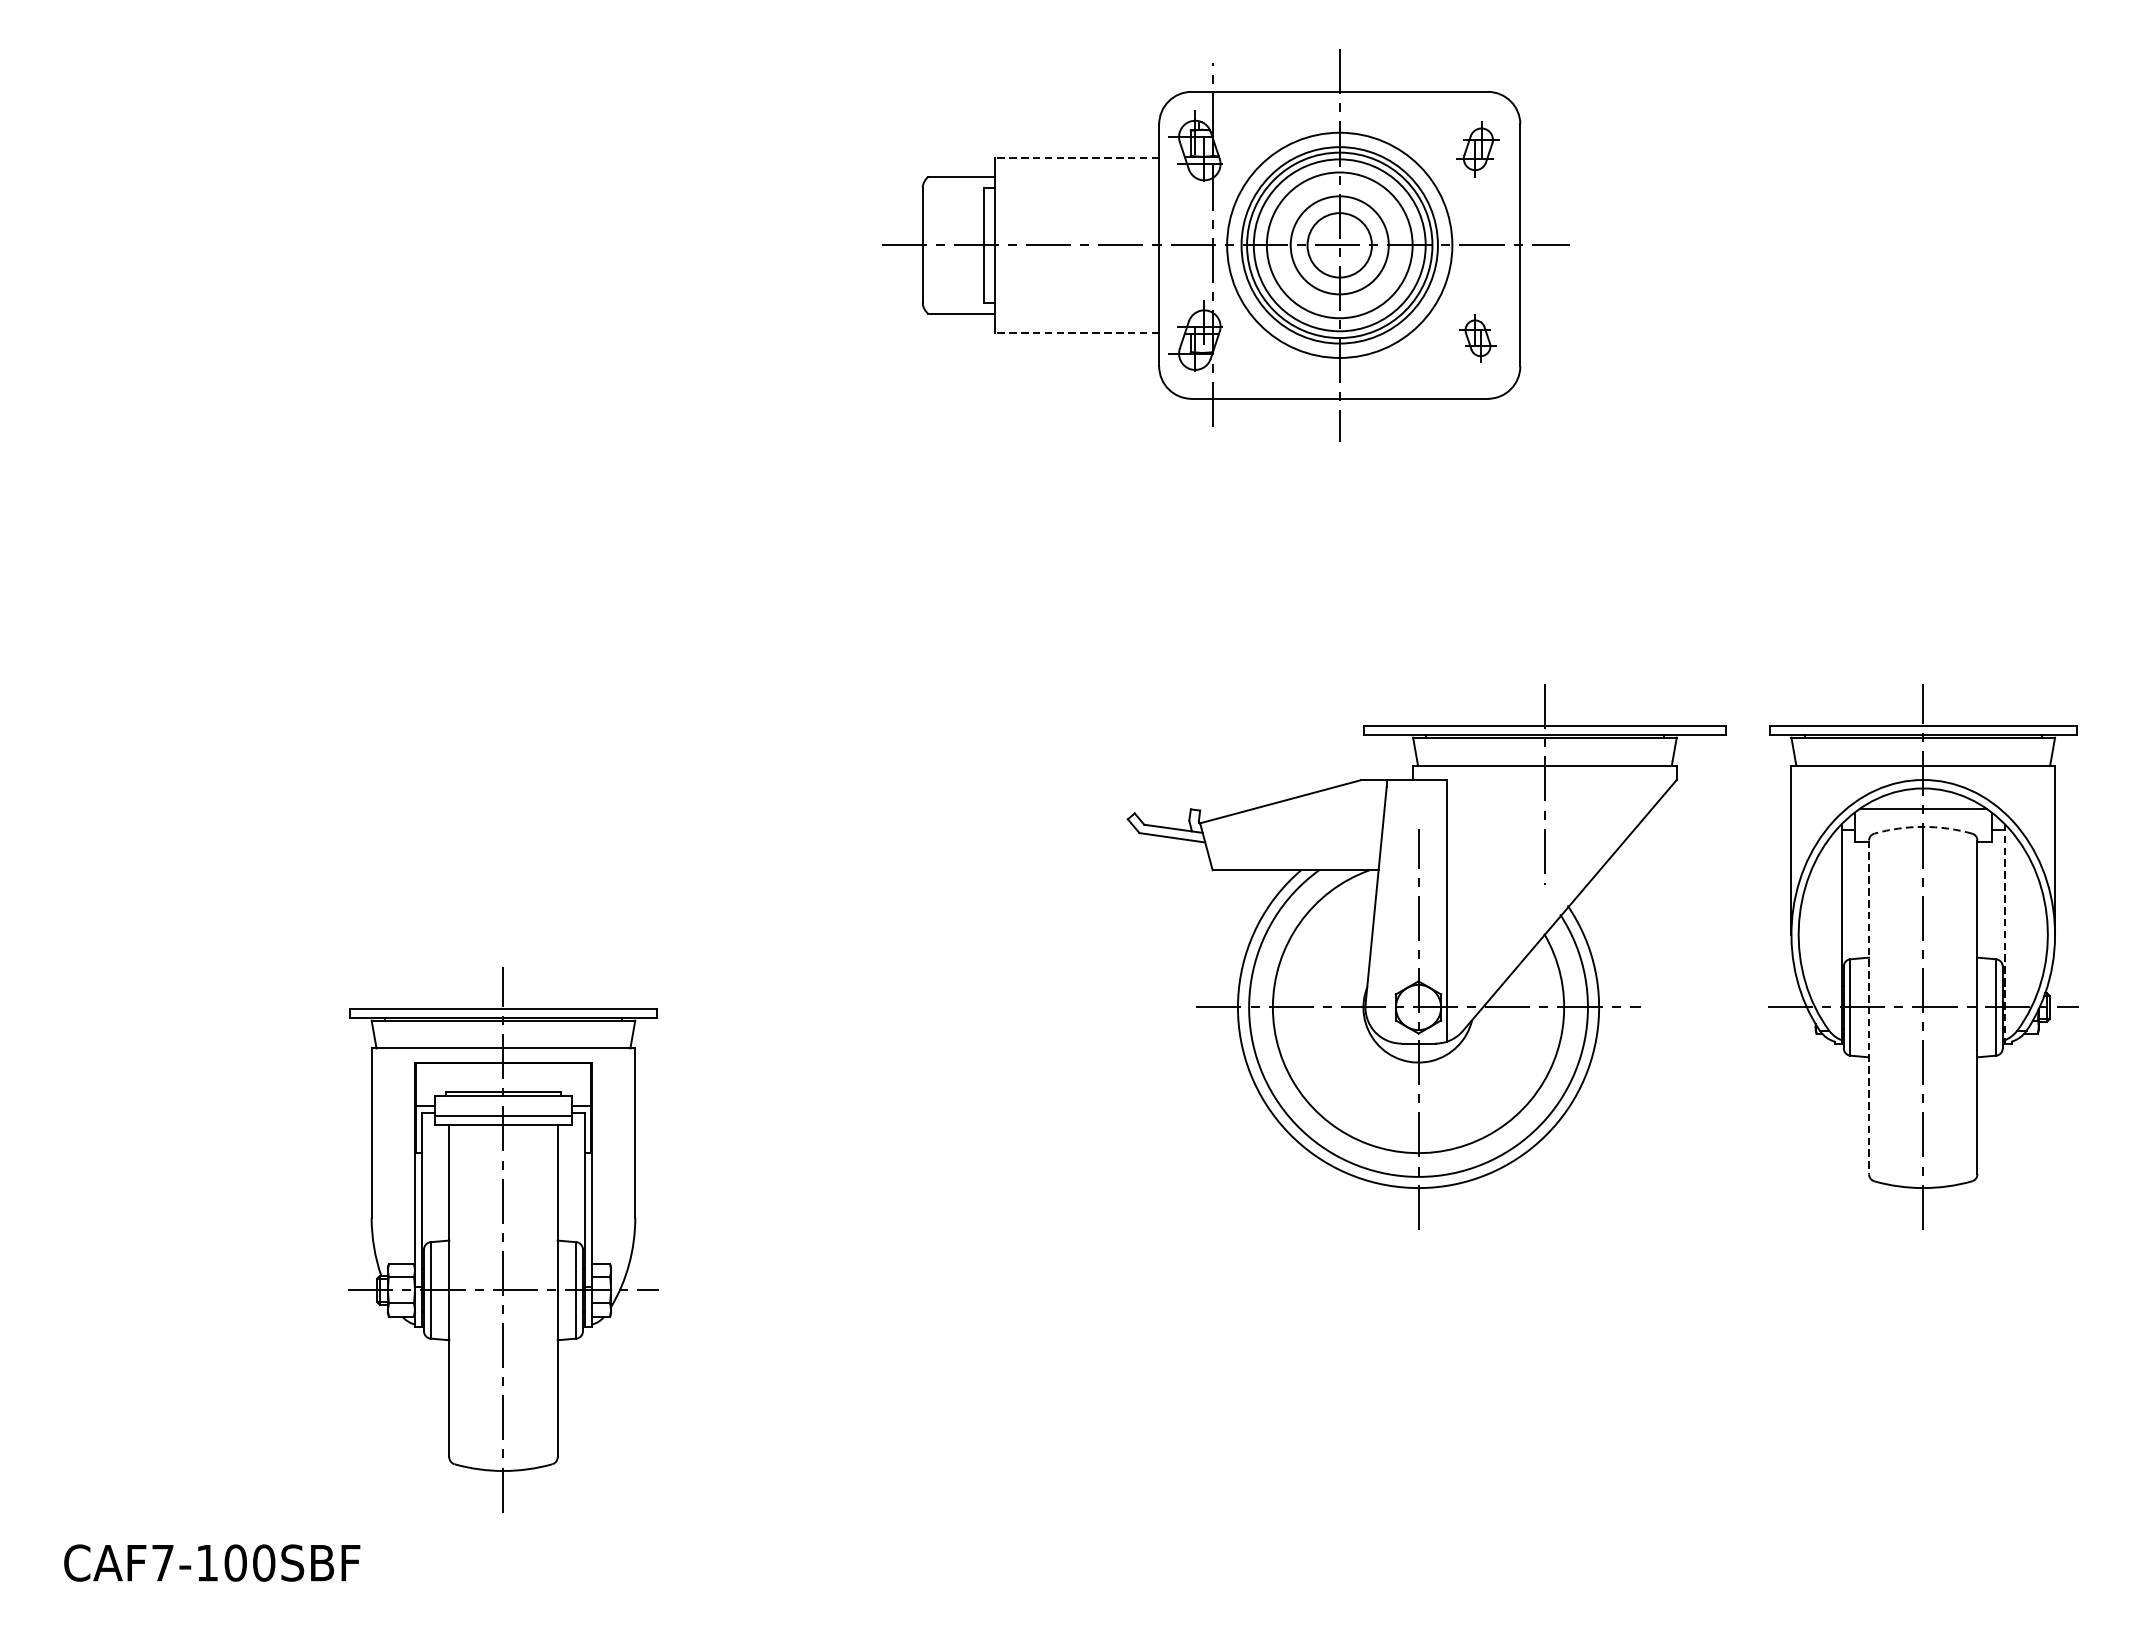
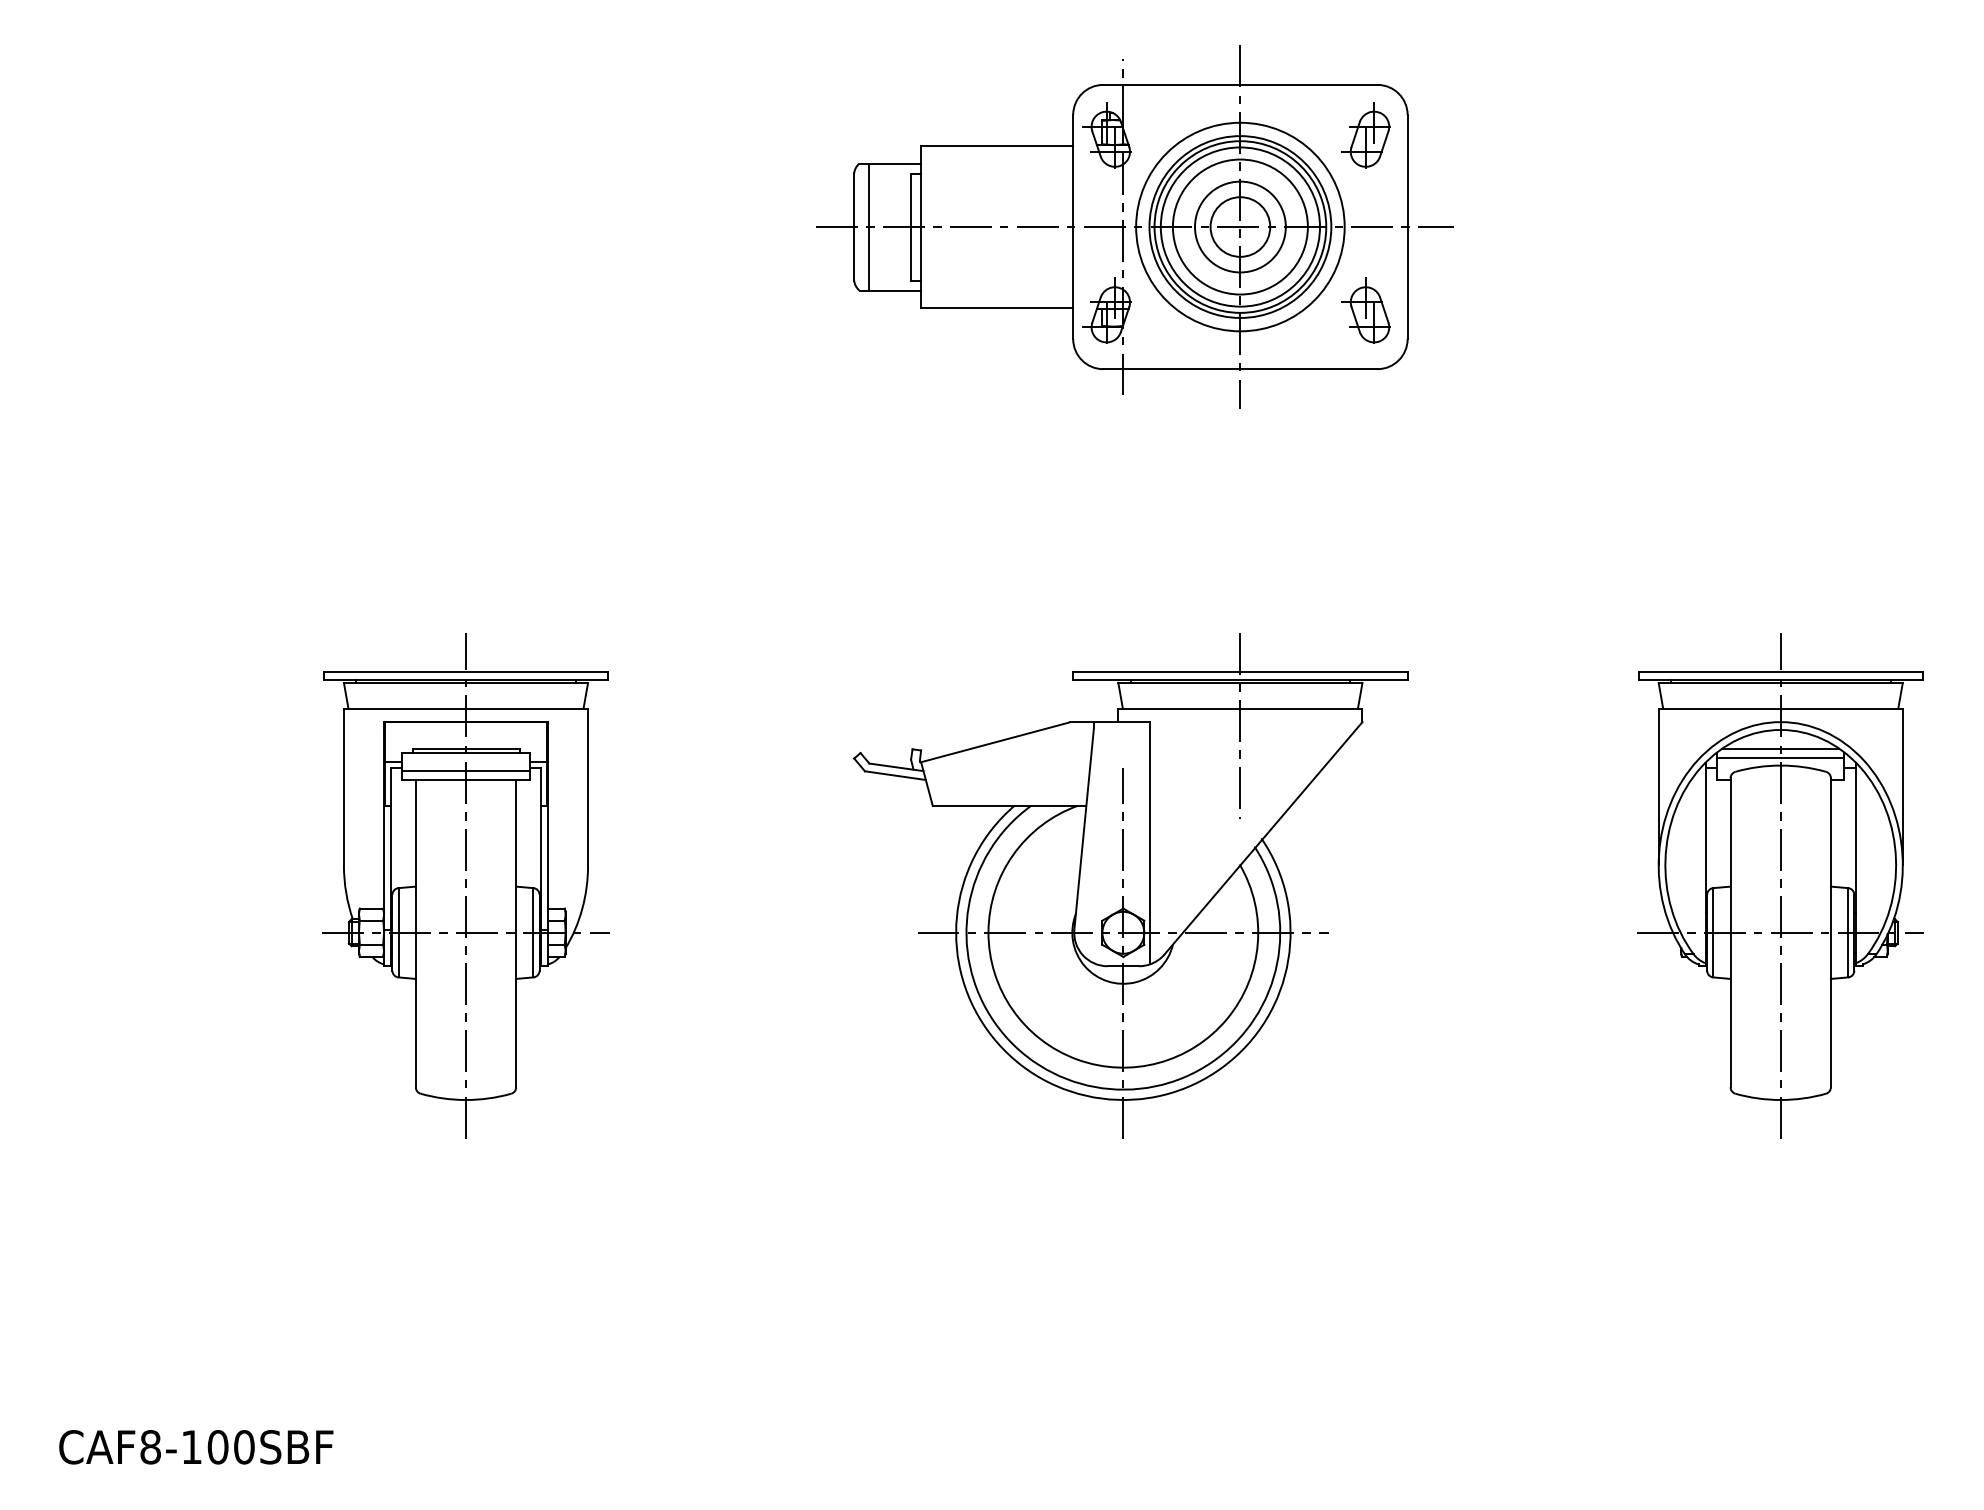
part: (1474, 146) -> (1365, 135), size x1.43
line: (1076, 158) -> (996, 146), dashed -> solid
line: (939, 244) -> (869, 226), added
line: (1076, 332) -> (996, 307), dashed -> solid
part: (1474, 335) -> (1365, 310), size x1.67
line: (1923, 819) -> (1780, 758), added
arc: (1923, 826) -> (1780, 765), dashed -> solid
line: (2003, 933) -> (1855, 864), dashed -> solid
part: (1426, 956) -> (1130, 885), moved
line: (1869, 1007) -> (1730, 932), dashed -> solid
part: (502, 1239) -> (465, 885), moved
text: (162, 1563) -> (150, 1447), CAF7-100SBF -> CAF8-100SBF

